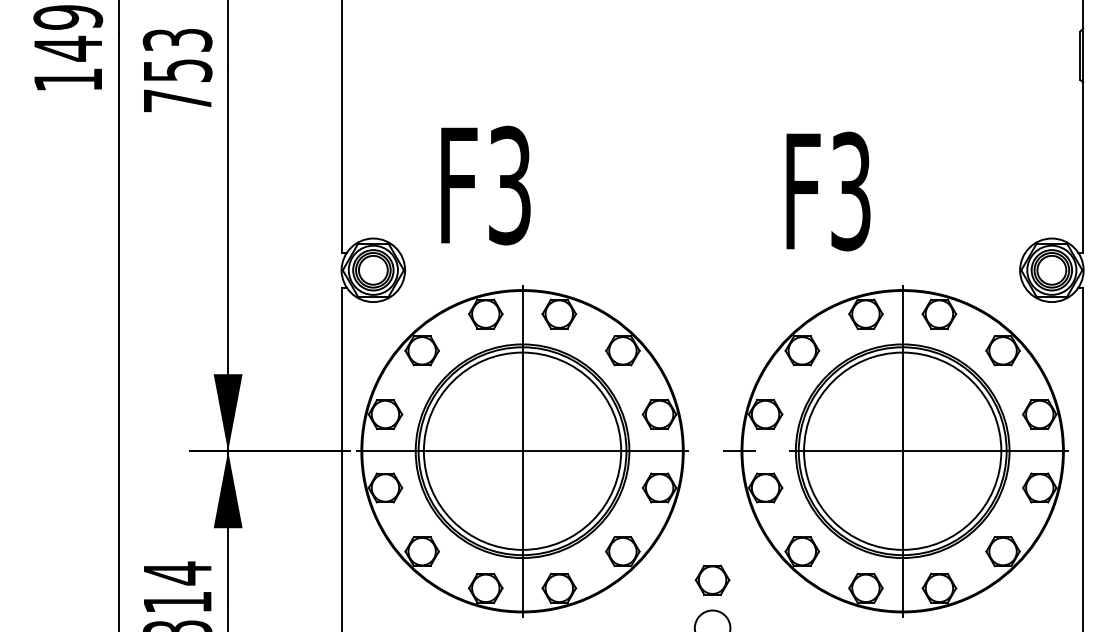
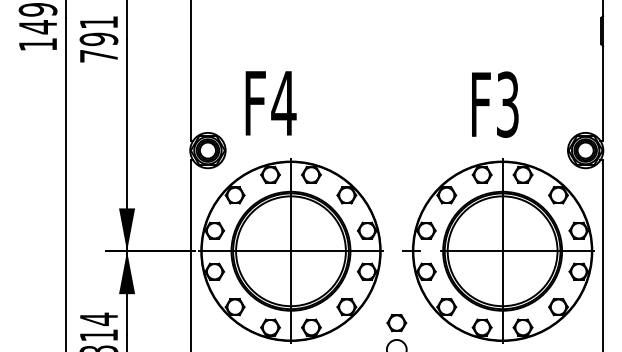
text: (176, 56) -> (98, 31), 753 -> 791
text: (509, 185) -> (283, 103), F3 -> F4
text: (828, 191) -> (495, 104), moved

